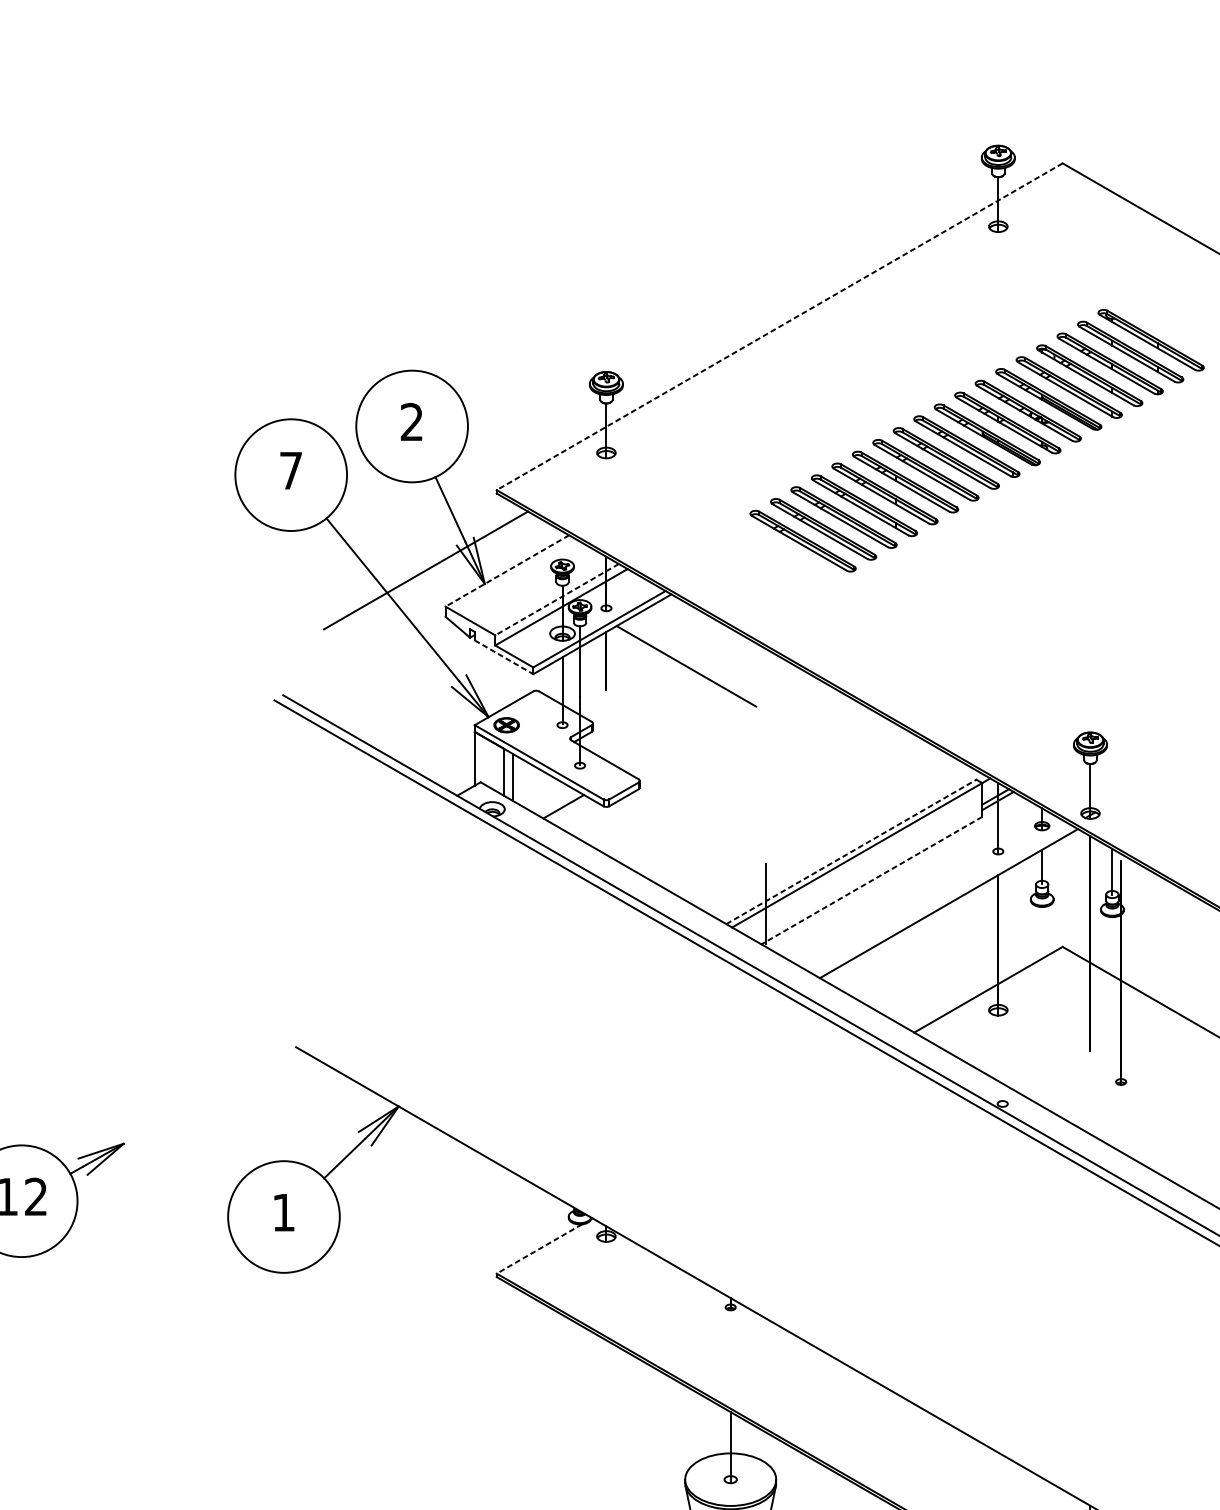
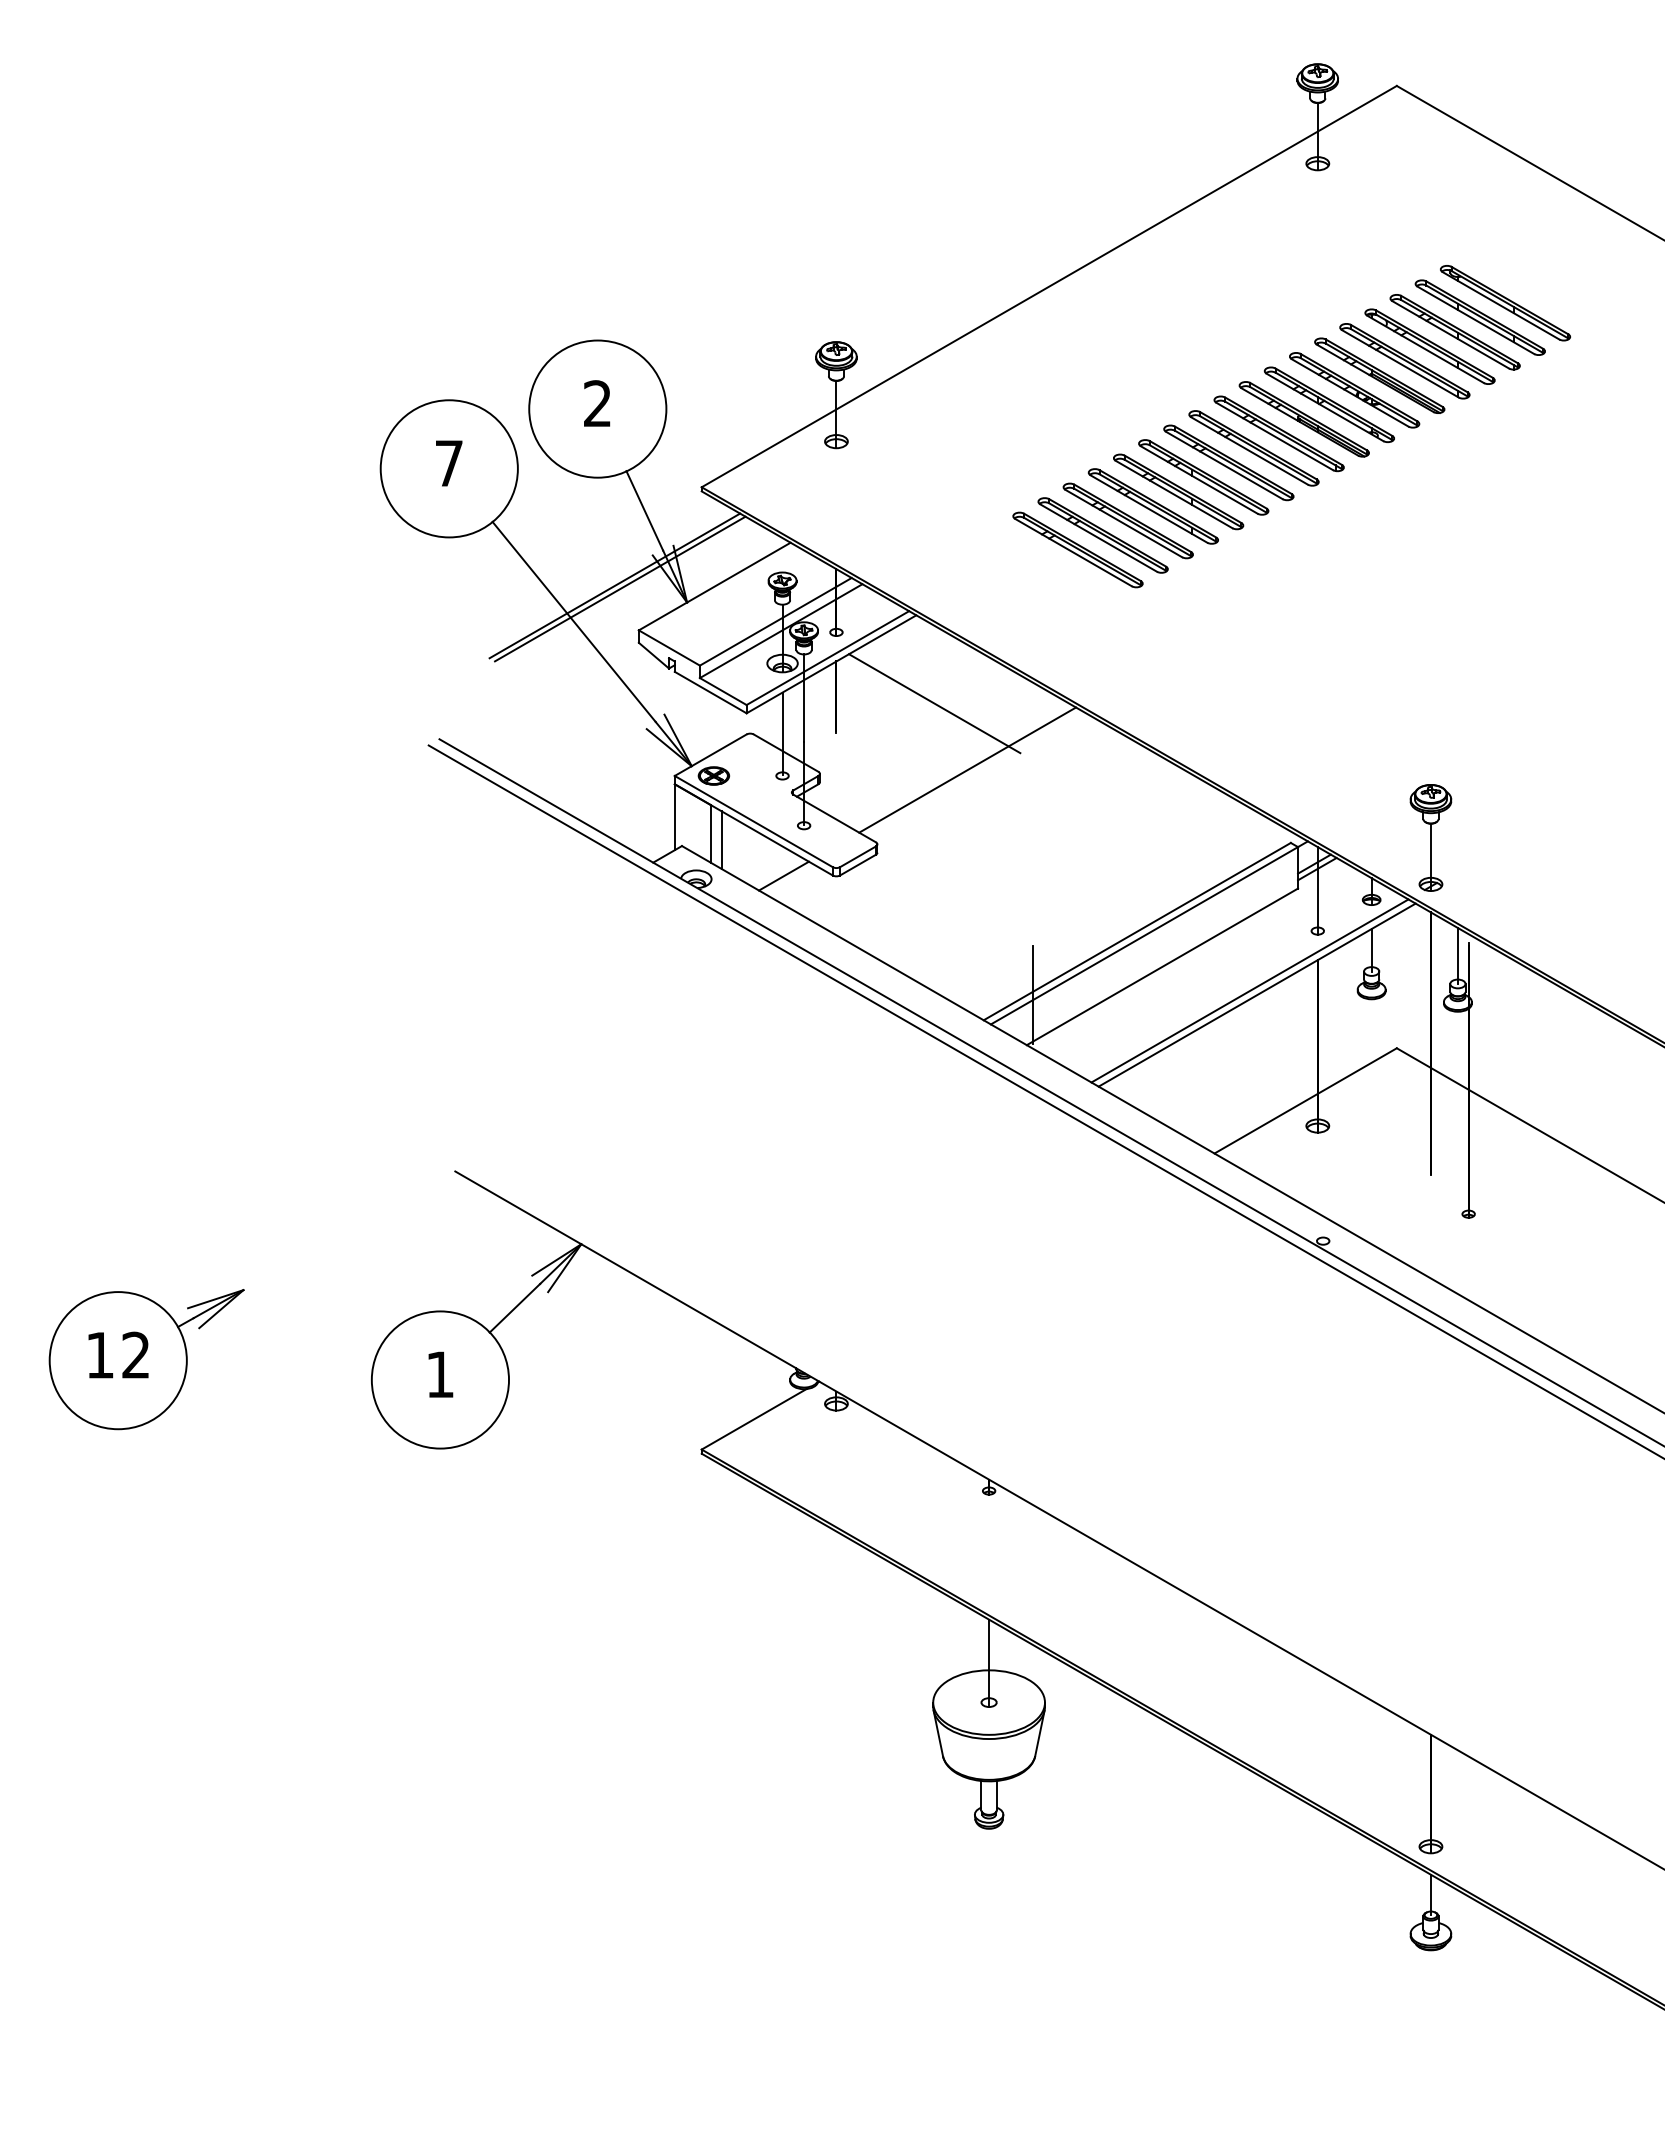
line: (779, 326) -> (1048, 286), dashed -> solid
line: (507, 570) -> (714, 586), dashed -> solid
line: (430, 572) -> (620, 588), added
line: (556, 599) -> (775, 621), dashed -> solid
line: (504, 657) -> (711, 692), dashed -> solid
line: (713, 719) -> (967, 769), added
line: (851, 851) -> (1137, 931), dashed -> solid
line: (871, 880) -> (1162, 966), dashed -> solid
line: (942, 899) -> (1249, 990), added
line: (538, 1249) -> (753, 1419), dashed -> solid

